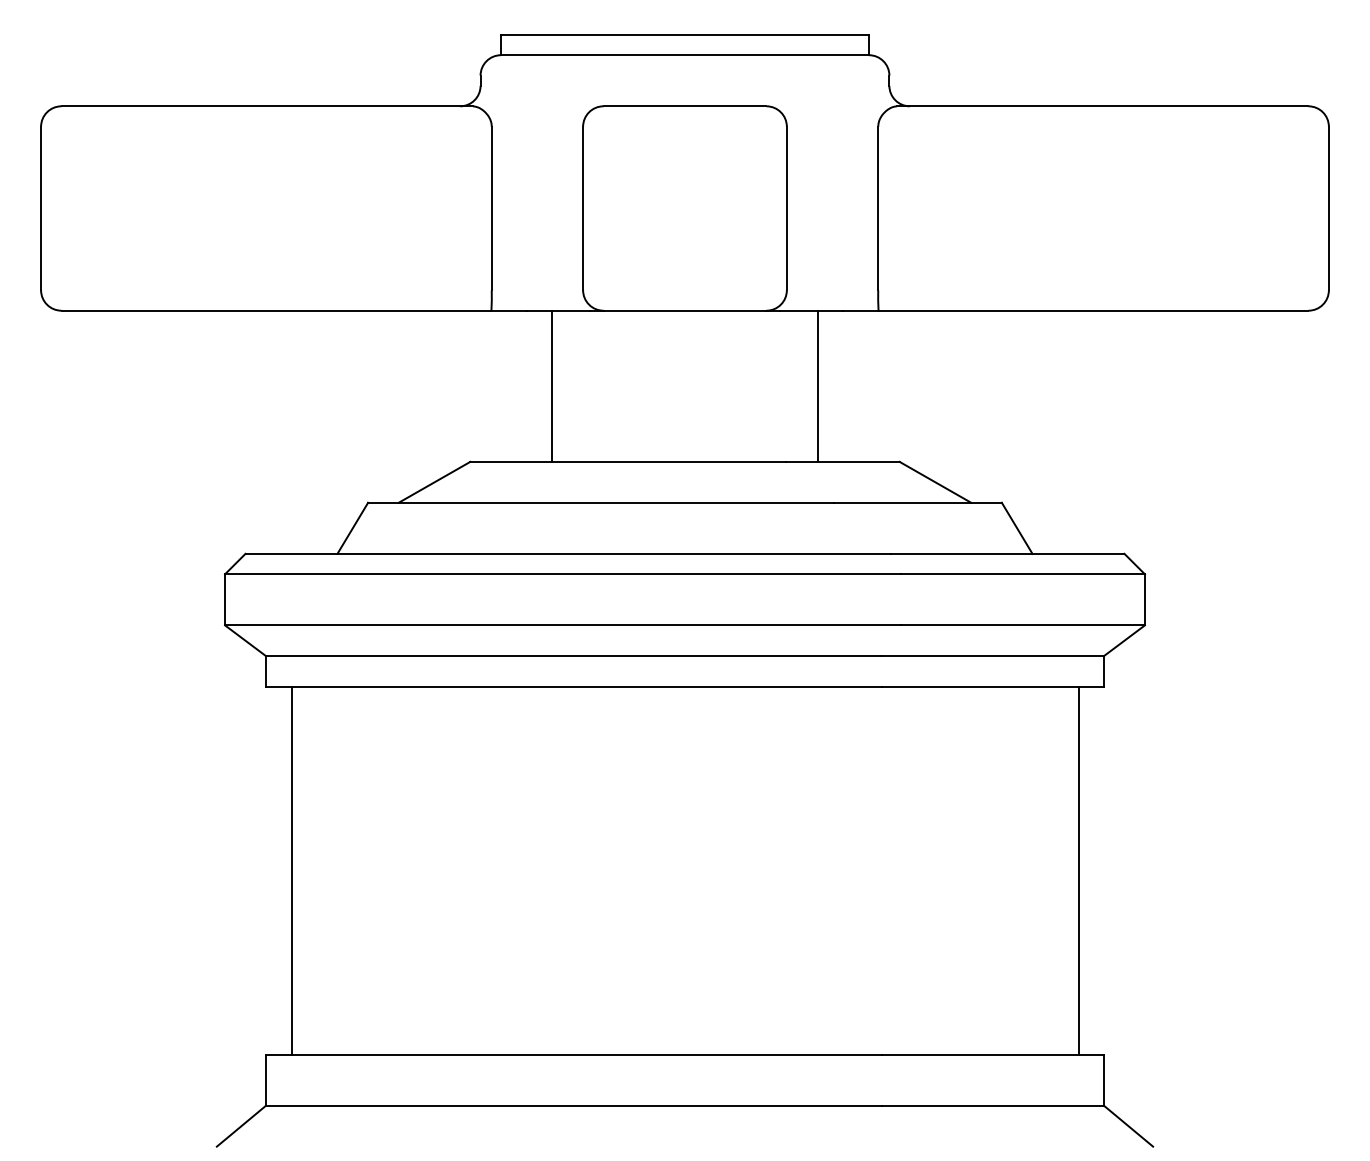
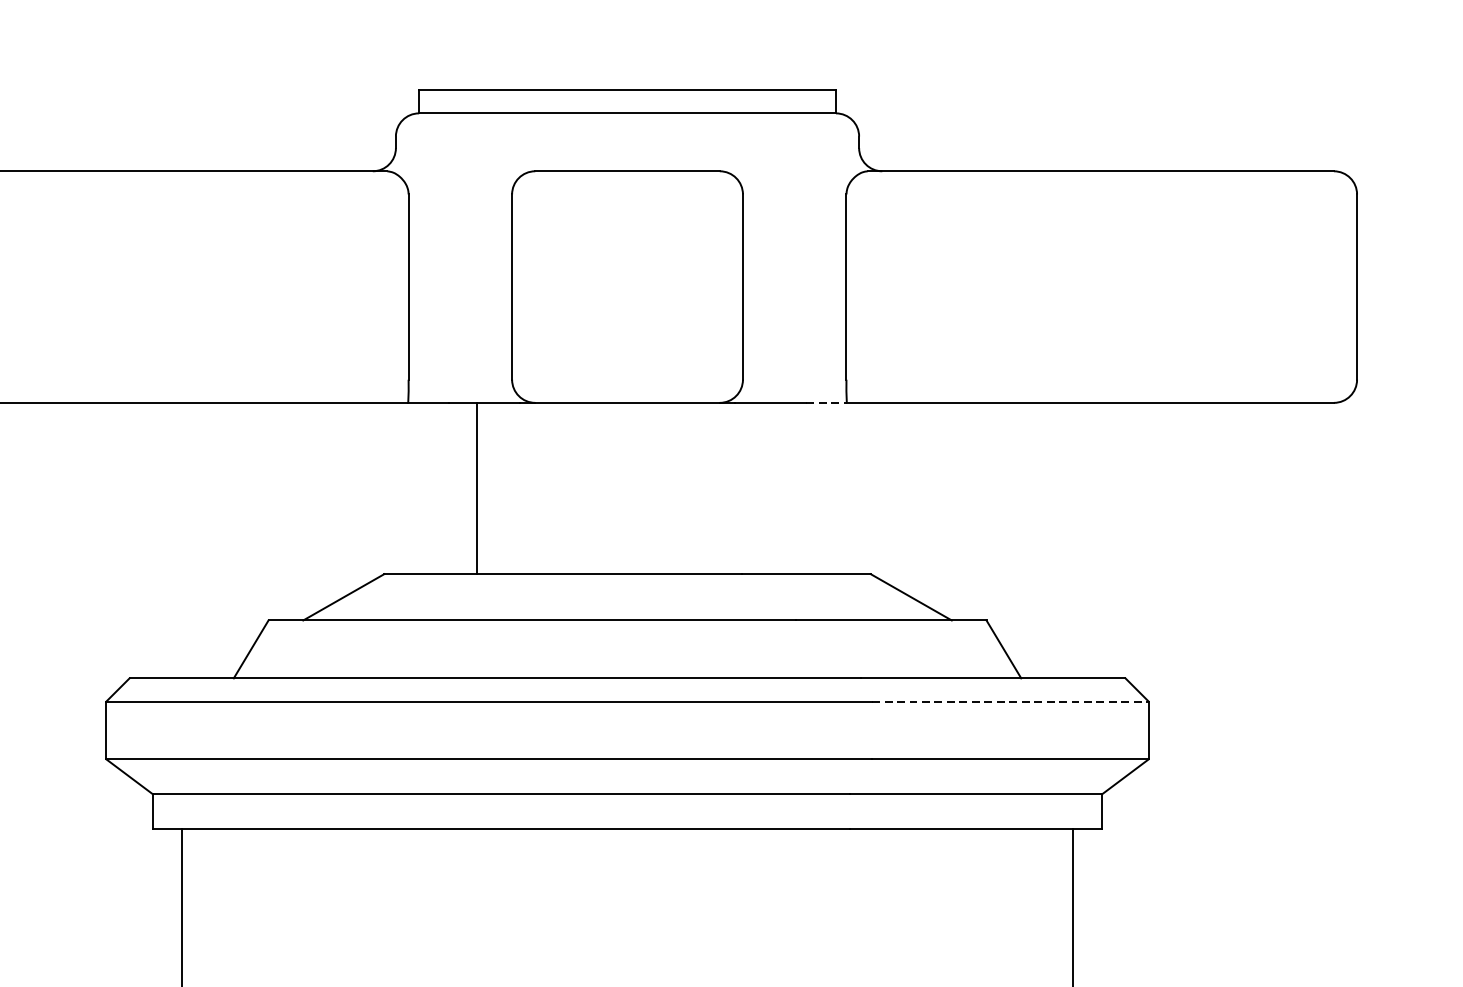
line: (860, 310) -> (826, 402), solid -> dashed
line: (817, 385) -> (777, 487), removed
line: (1023, 574) -> (1011, 701), solid -> dashed

